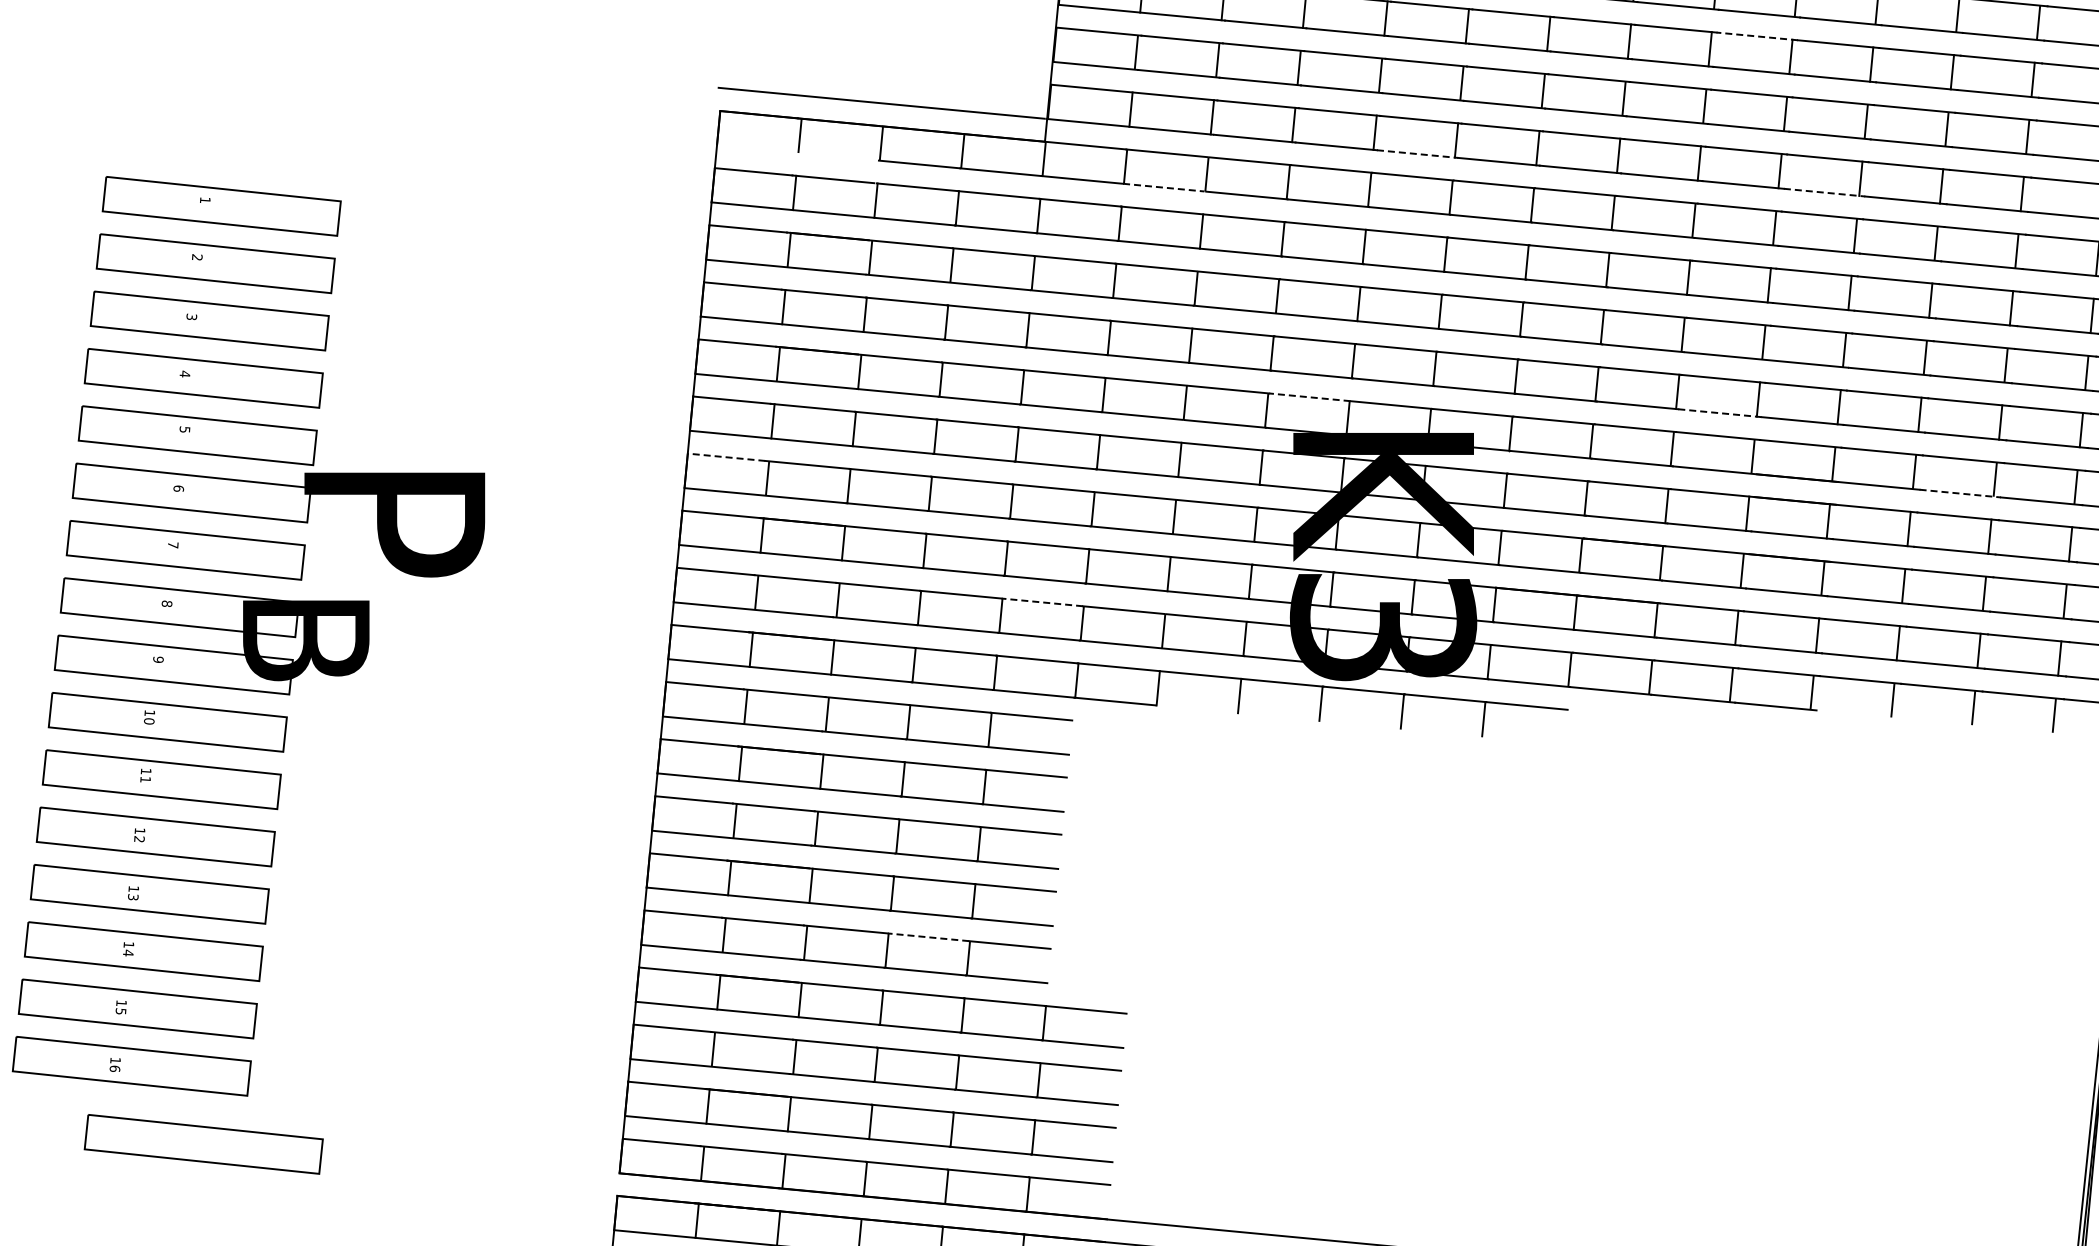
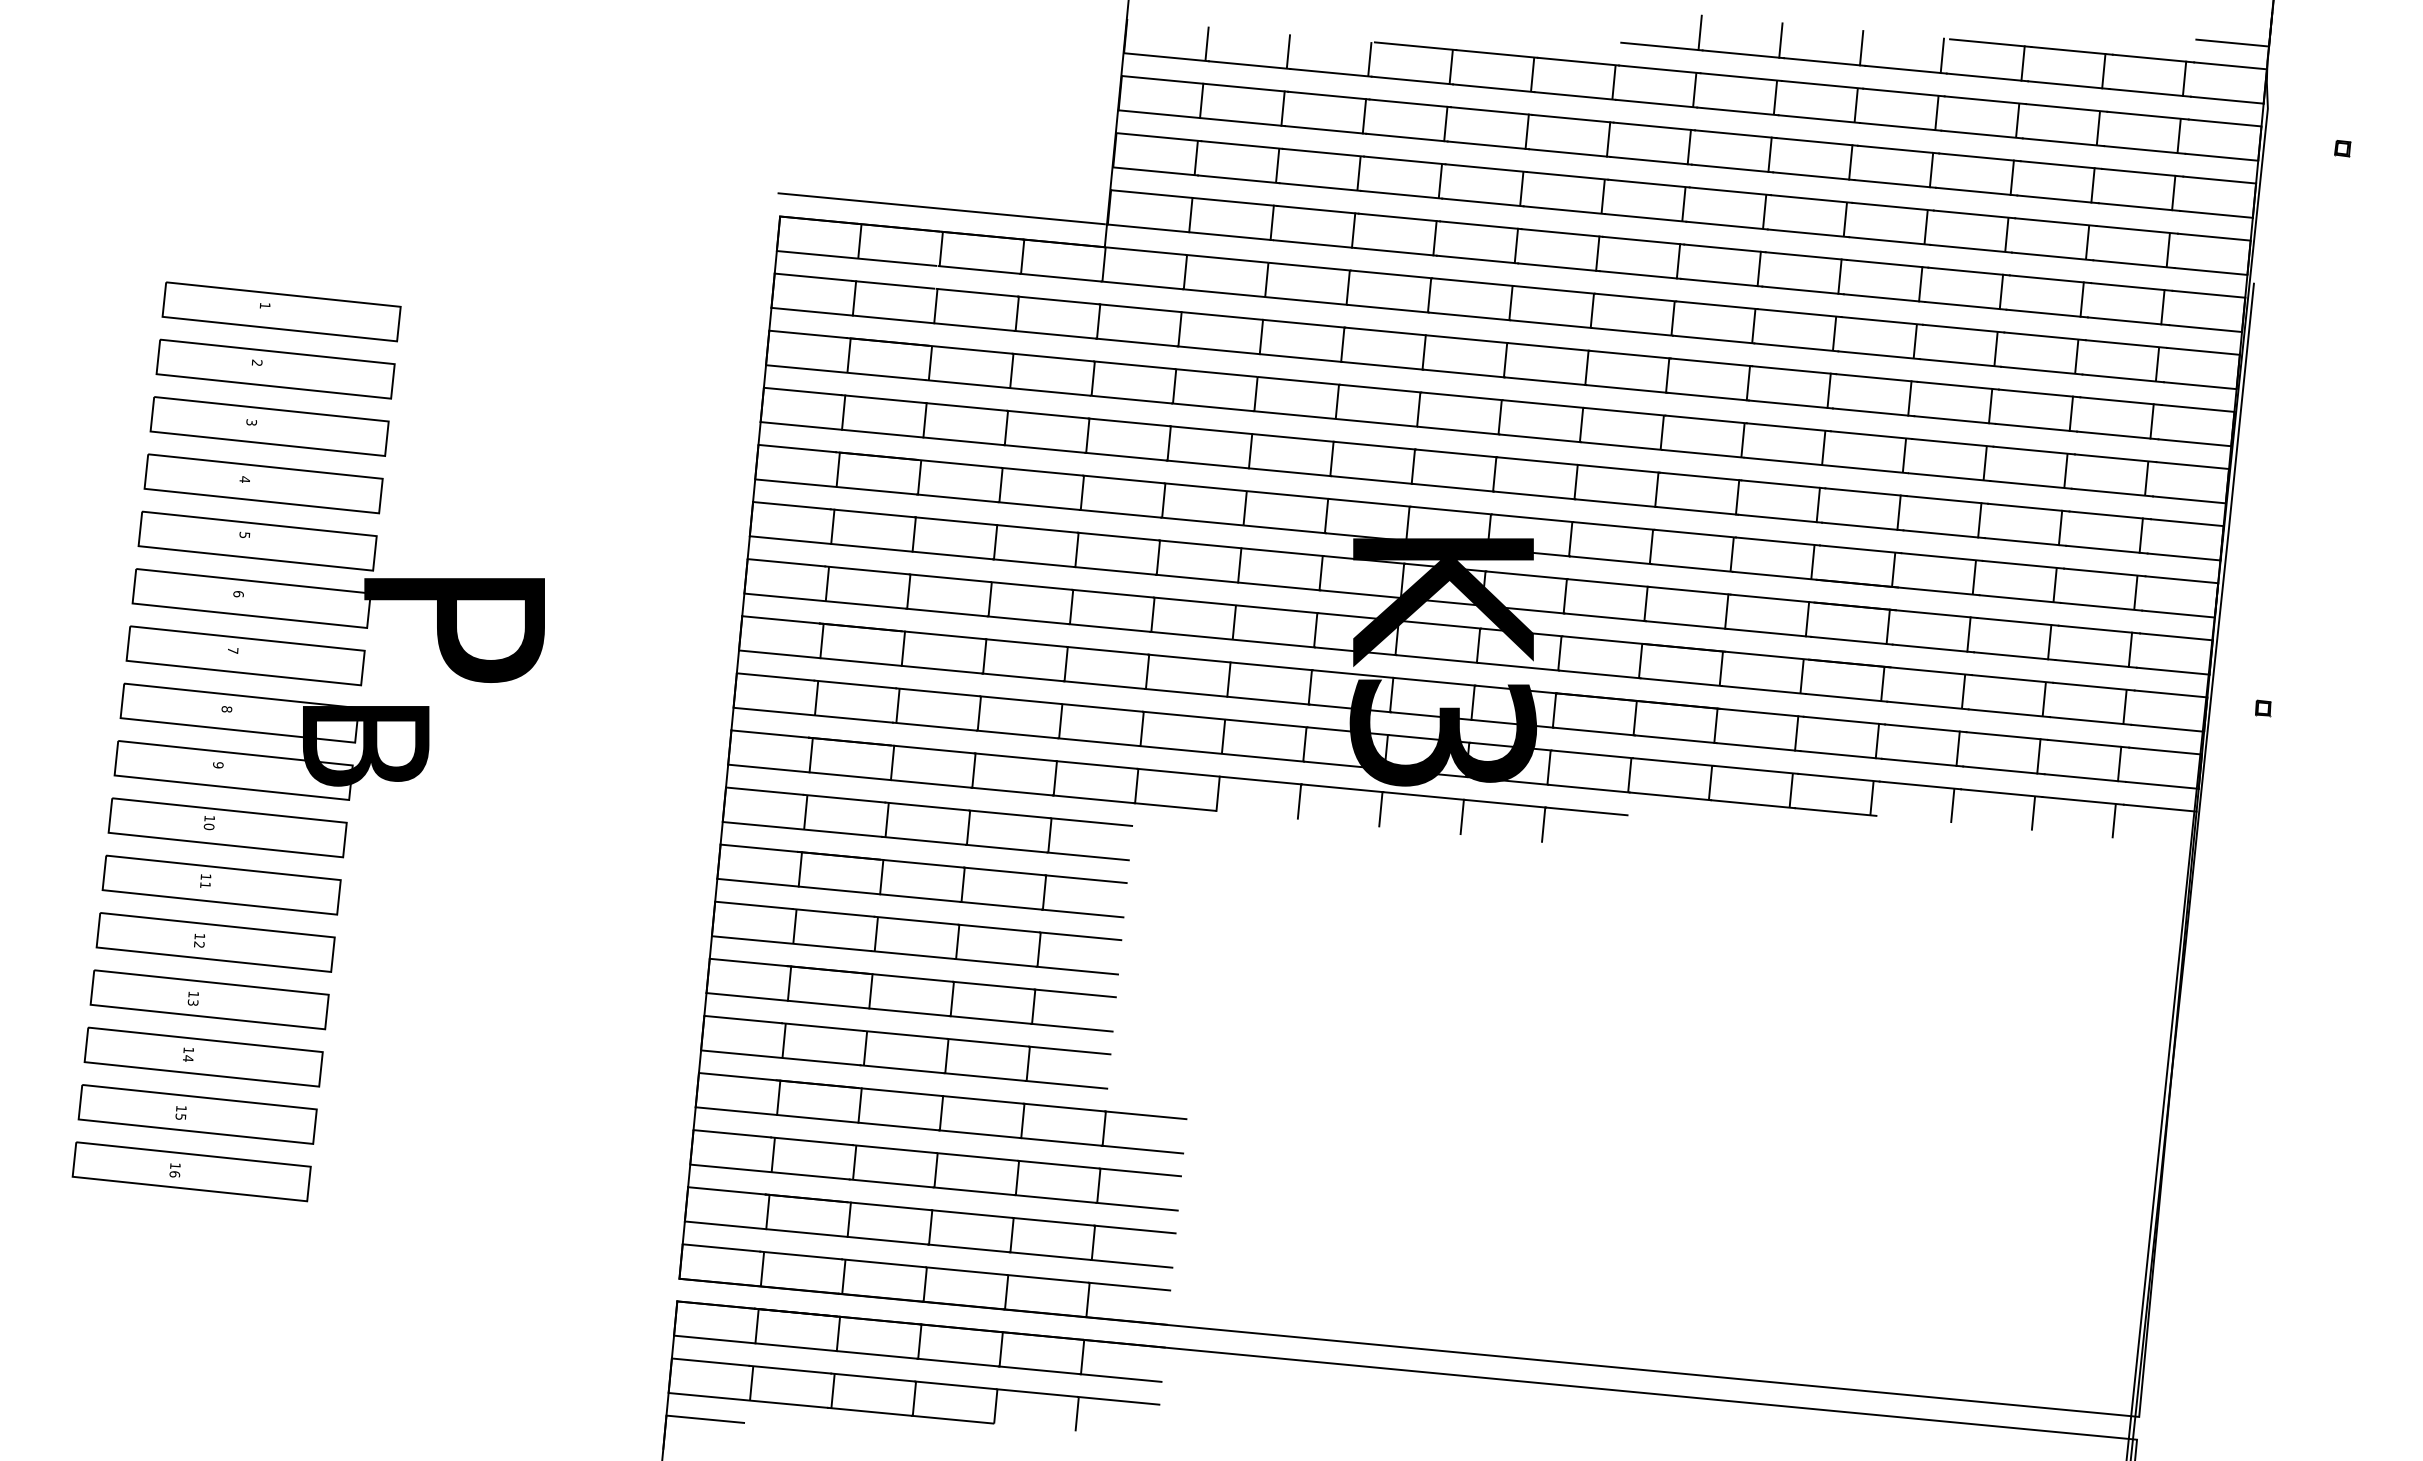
line: (1757, 36) -> (1817, 141), dashed -> solid
line: (796, 153) -> (856, 258), added
line: (1417, 154) -> (1477, 259), dashed -> solid
line: (1163, 188) -> (1223, 293), dashed -> solid
line: (1824, 193) -> (1884, 298), dashed -> solid
line: (1309, 397) -> (1369, 502), dashed -> solid
line: (1720, 413) -> (1780, 518), dashed -> solid
line: (726, 457) -> (786, 562), dashed -> solid
line: (1960, 494) -> (2020, 599), dashed -> solid
line: (1042, 602) -> (1102, 707), dashed -> solid
line: (928, 937) -> (988, 1042), dashed -> solid
part: (203, 1144) -> (263, 1249), removed

